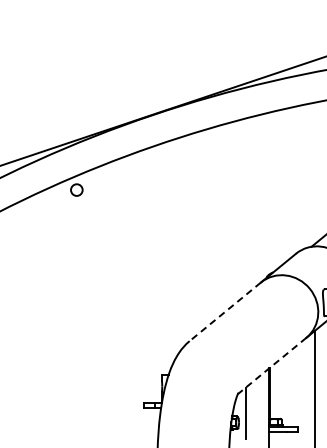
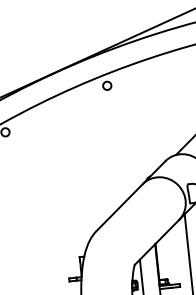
circle: (225, 139) -> (107, 85), added
line: (224, 312) -> (119, 208), dashed -> solid
line: (271, 366) -> (156, 242), dashed -> solid

